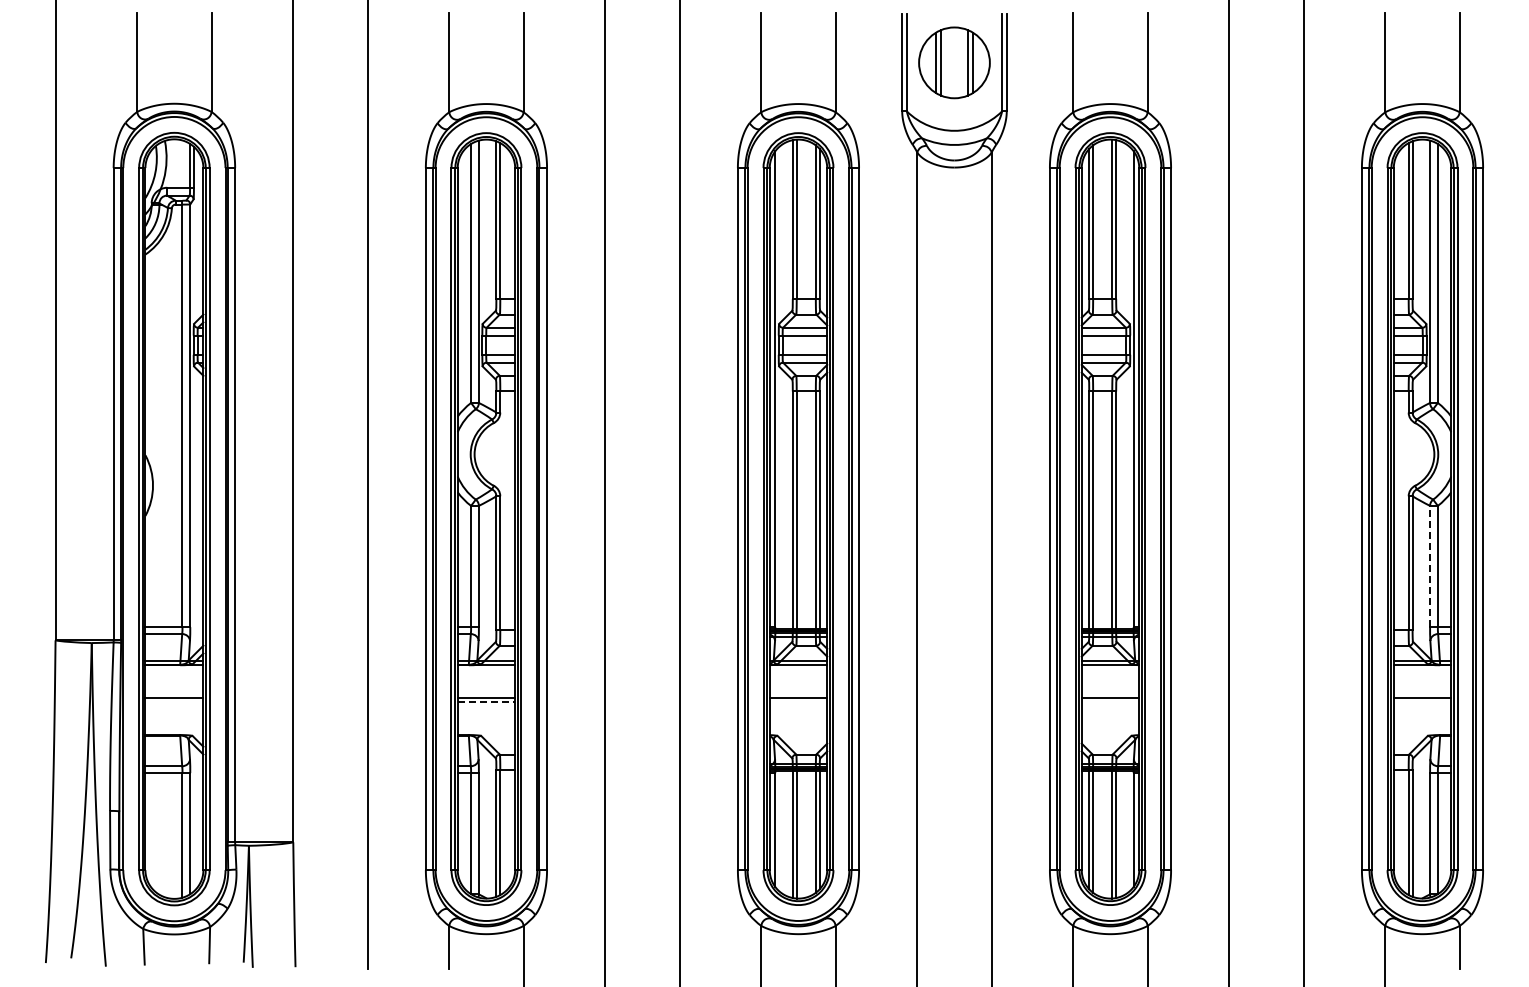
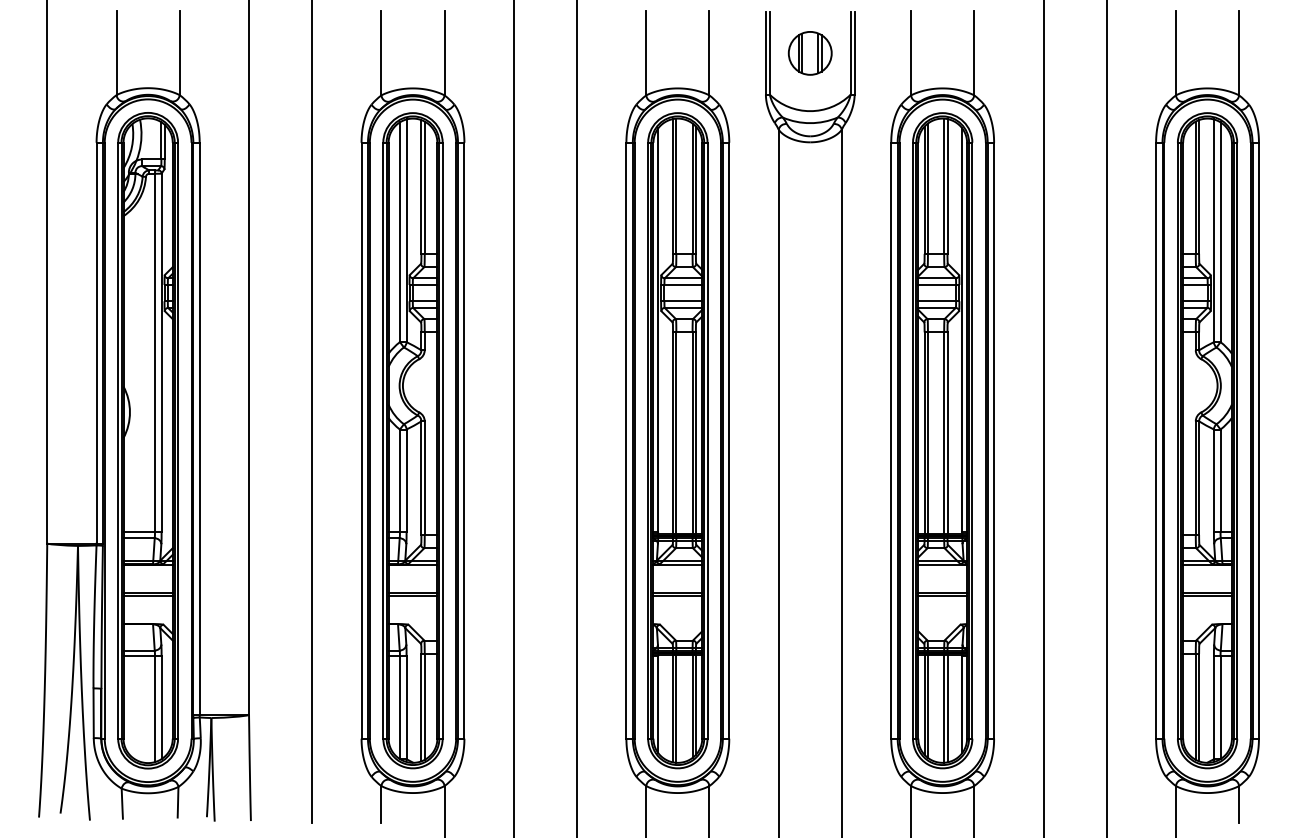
part: (954, 62) -> (810, 53), size x0.71
line: (1430, 566) -> (1214, 480), dashed -> solid
line: (174, 702) -> (148, 596), added
line: (486, 702) -> (413, 596), dashed -> solid
line: (798, 702) -> (677, 596), added
line: (1110, 702) -> (942, 596), added
line: (1422, 702) -> (1207, 596), added

